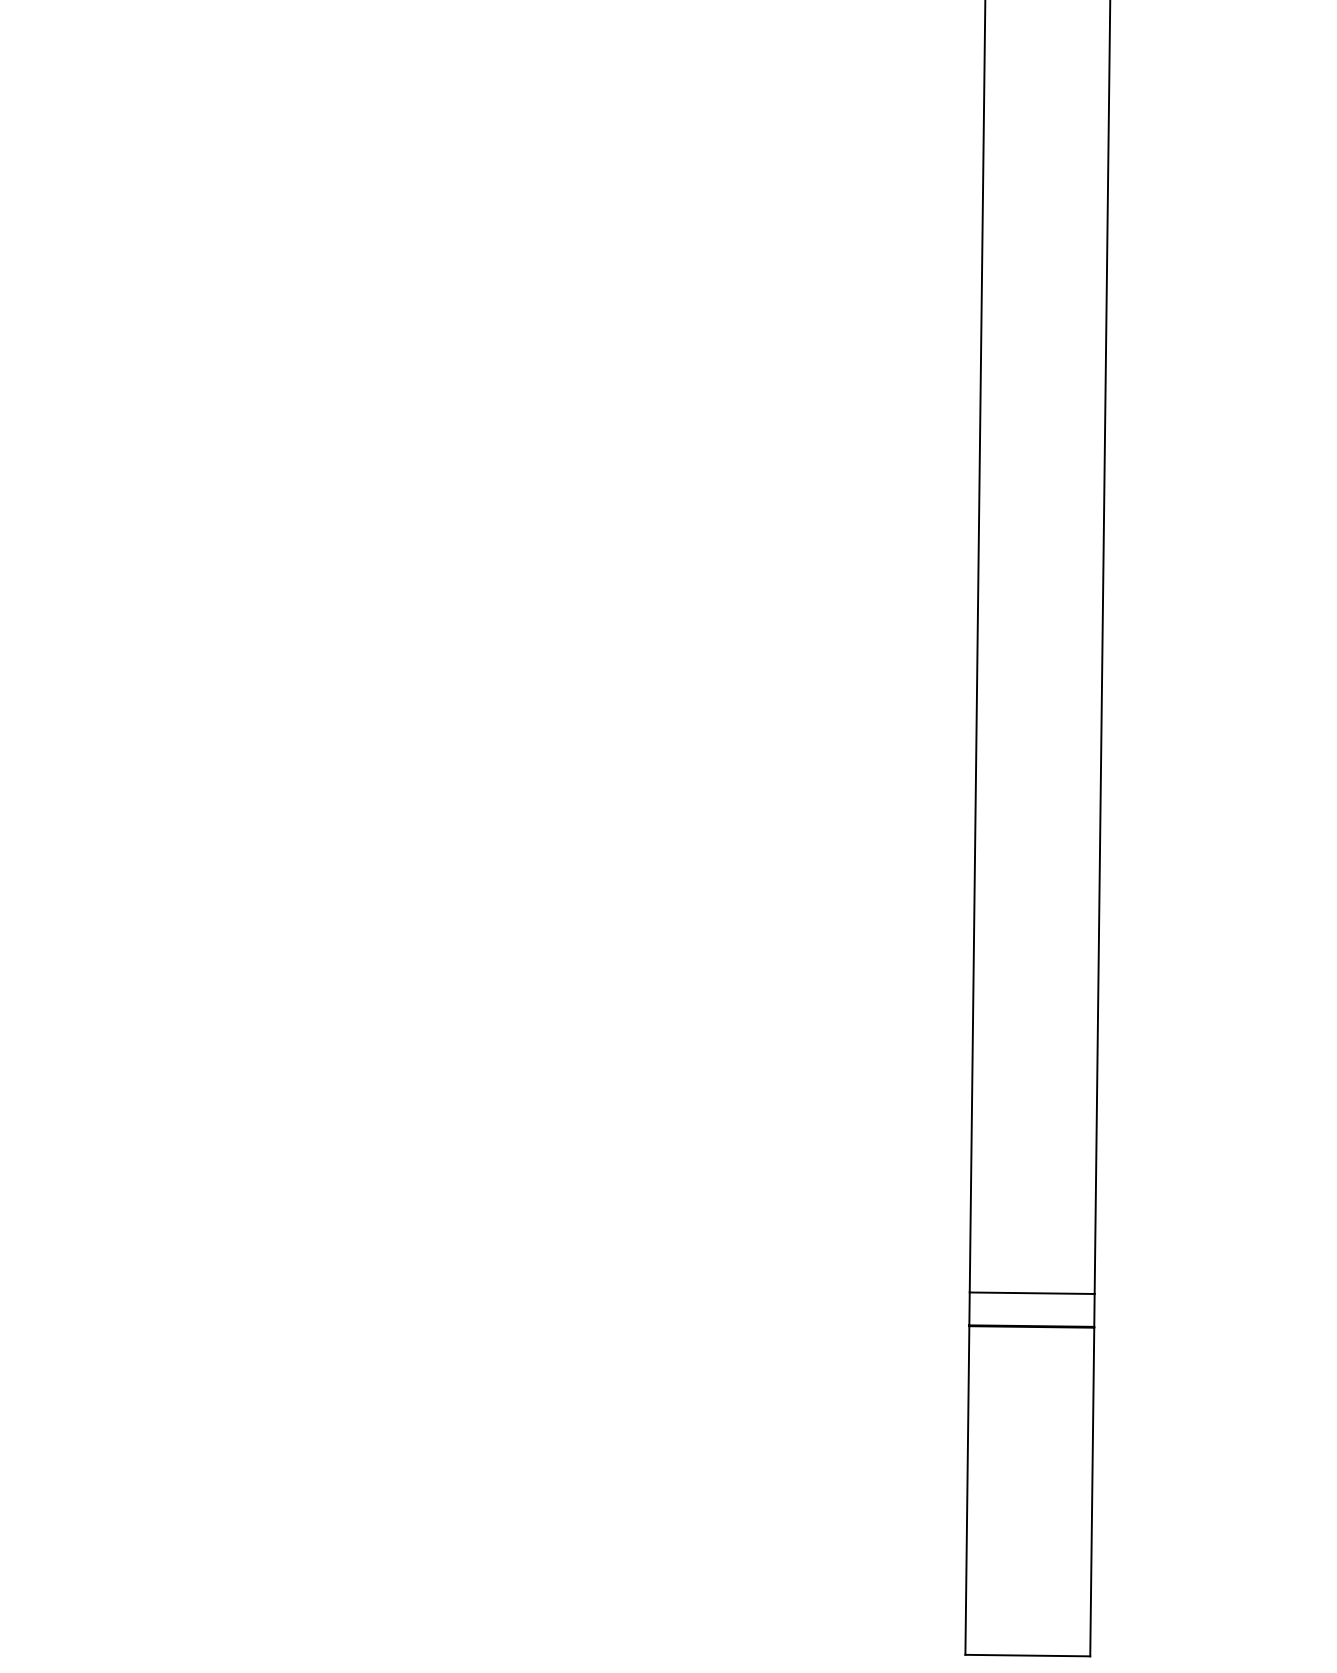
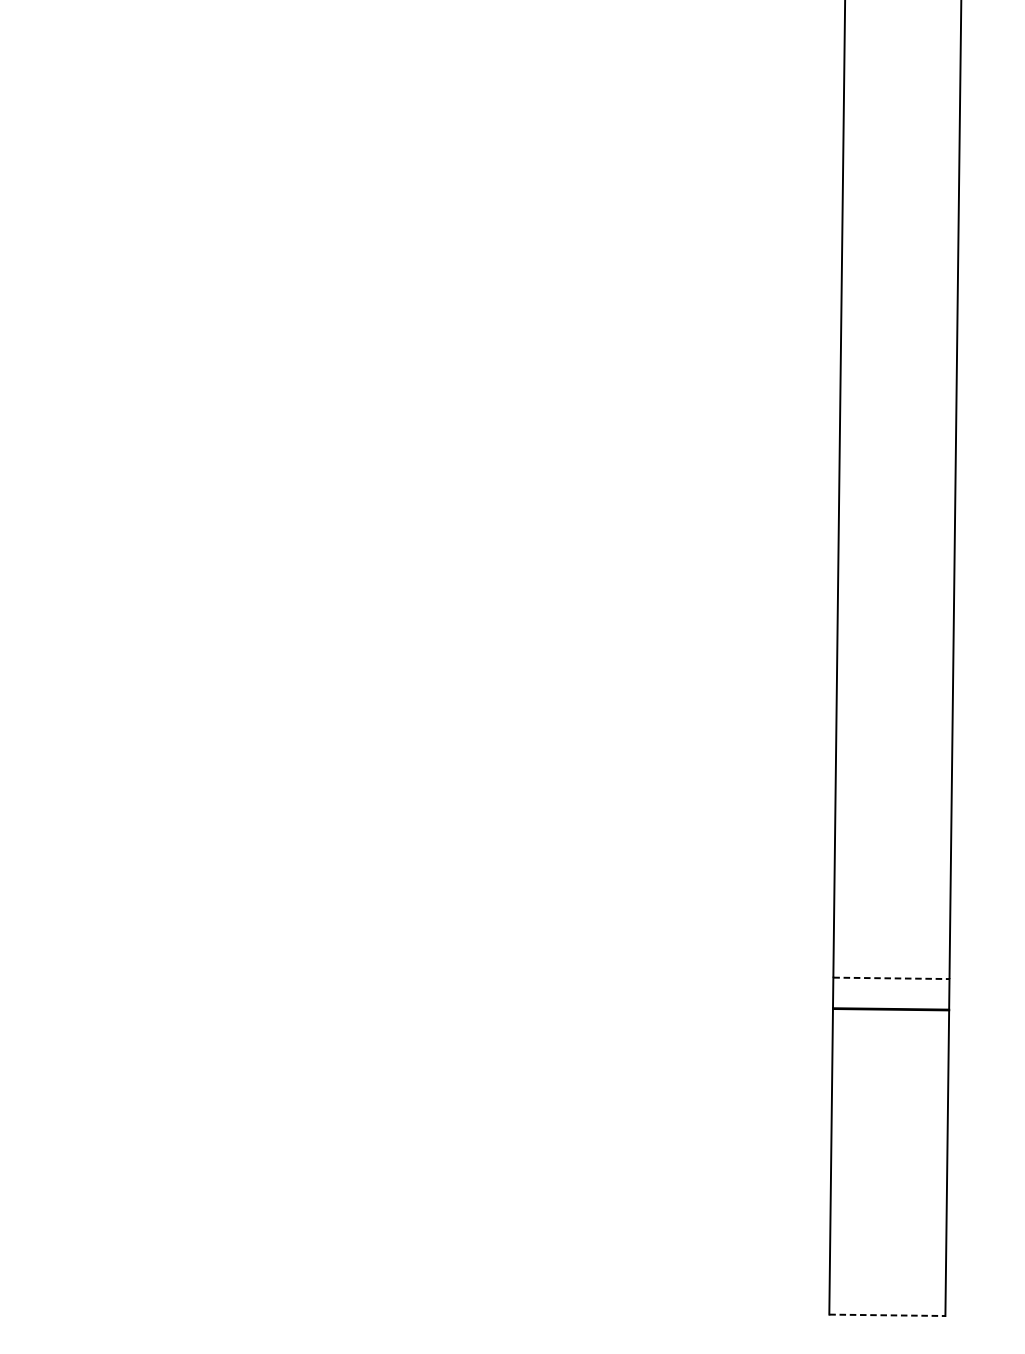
line: (1032, 1293) -> (891, 978), solid -> dashed
line: (1028, 1655) -> (887, 1315), solid -> dashed

